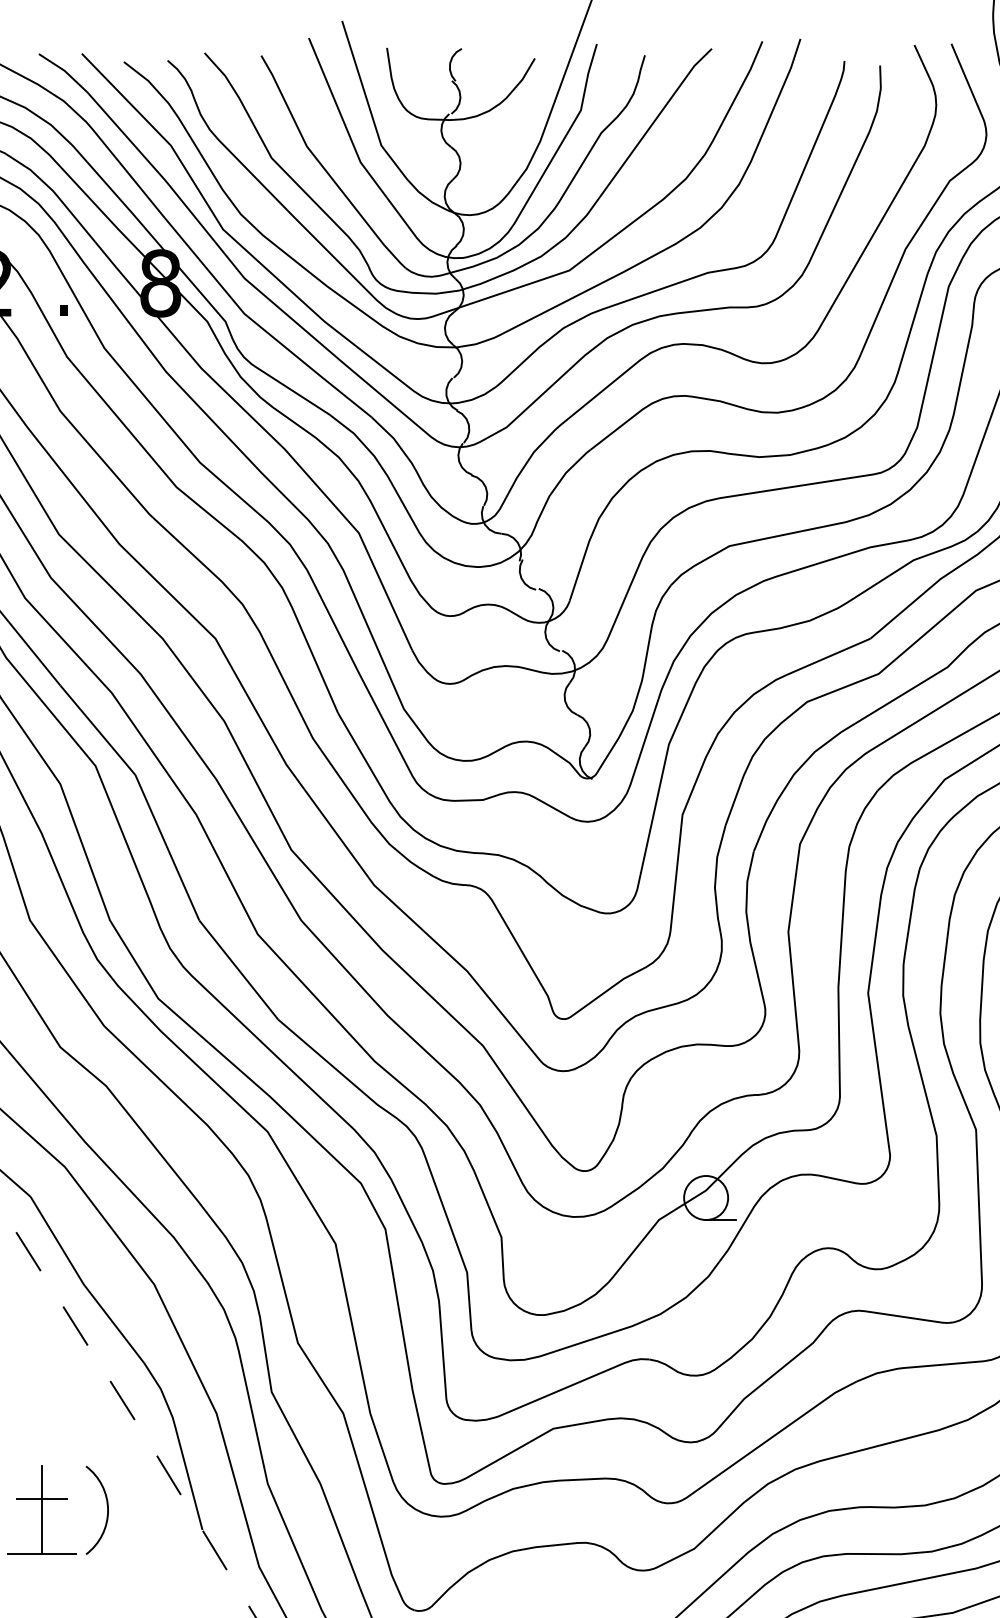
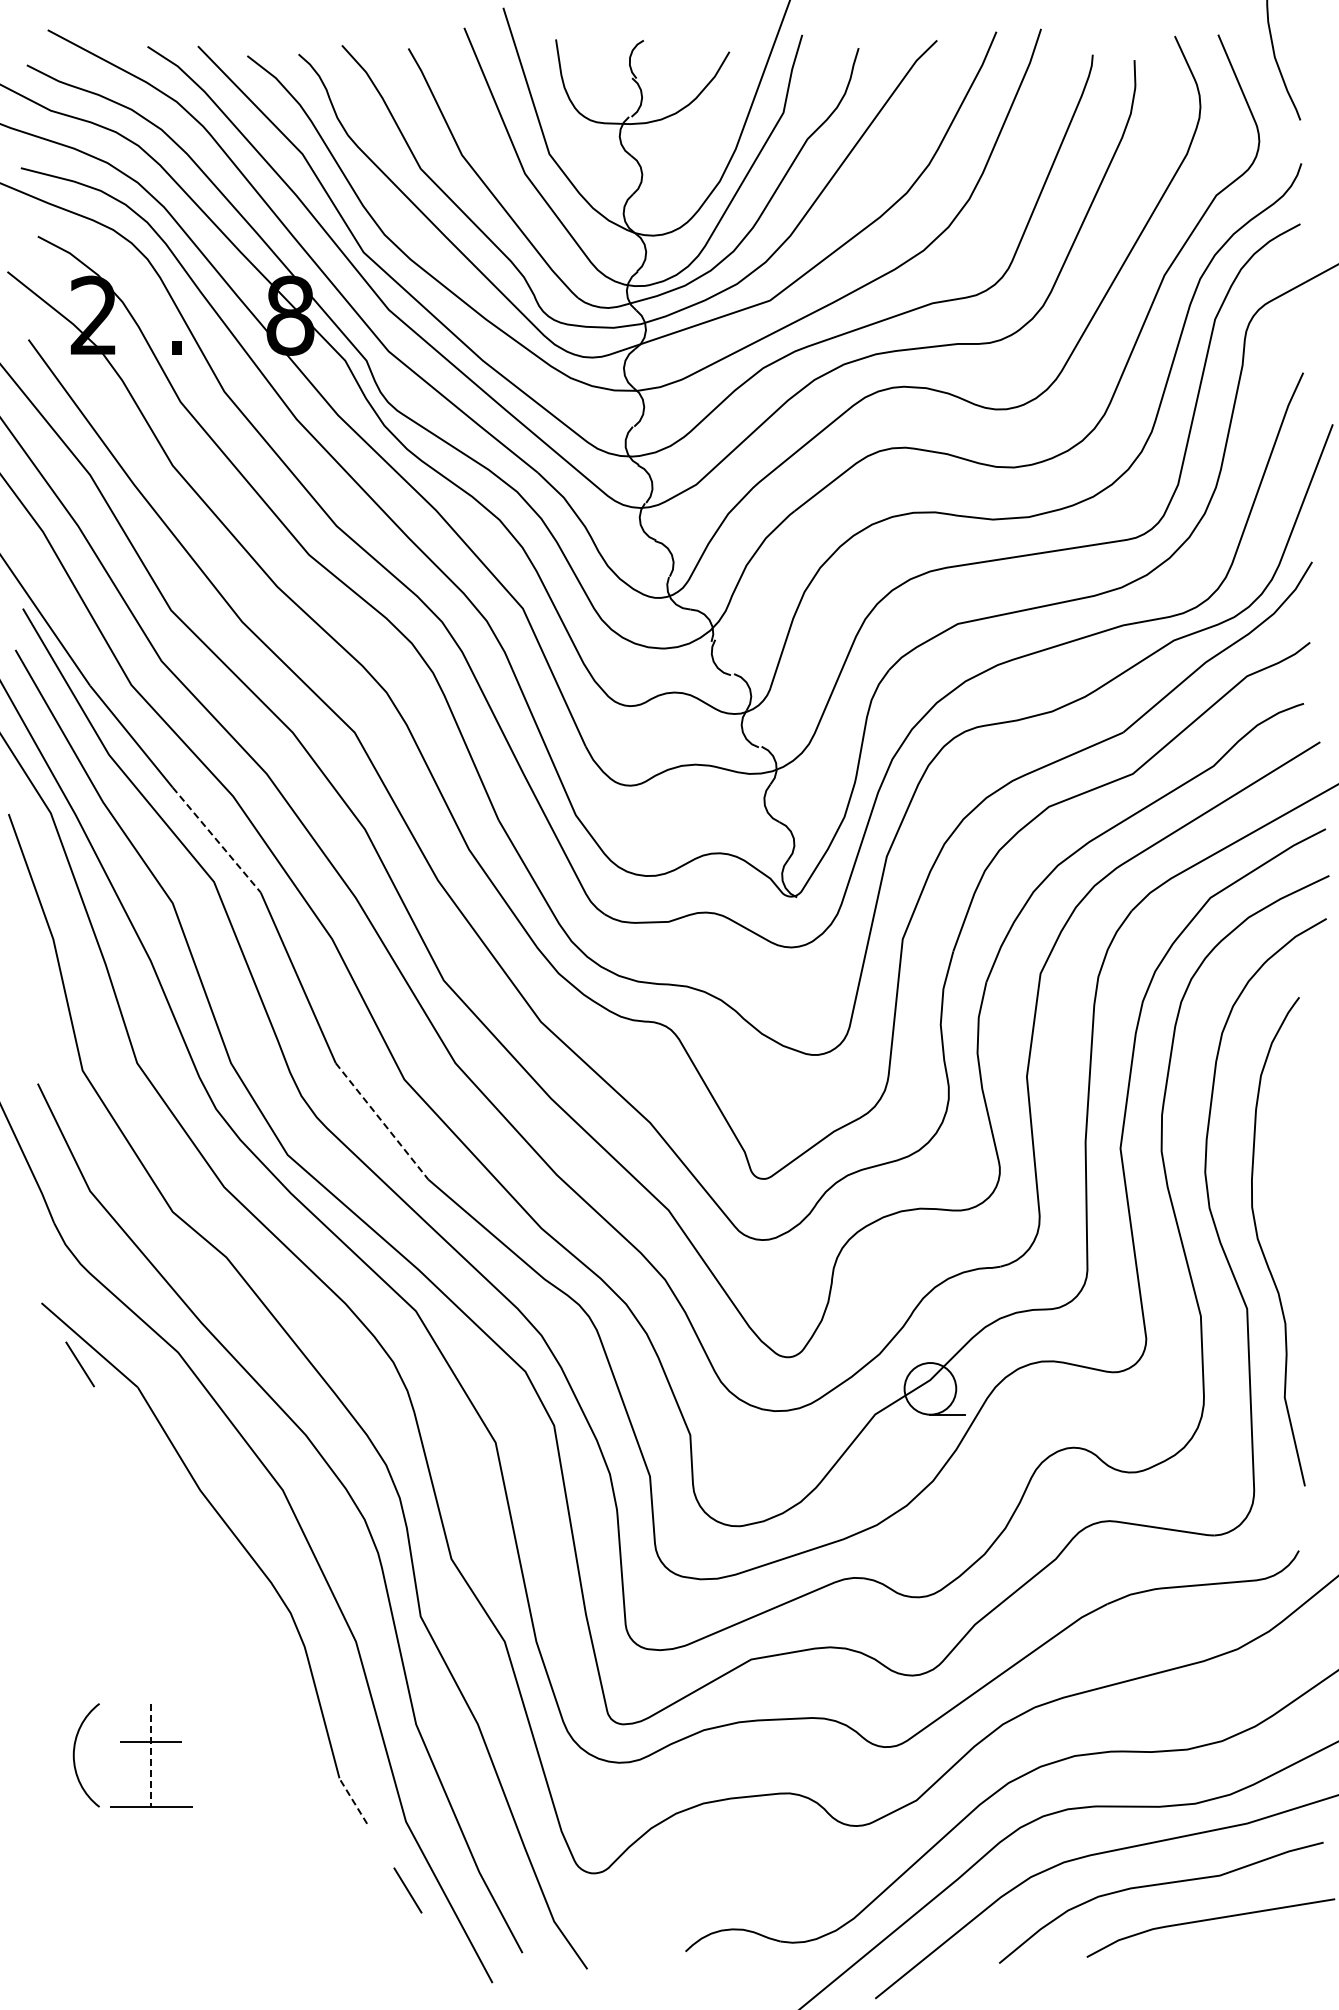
line: (98, 730) -> (217, 840), solid -> dashed
line: (239, 970) -> (382, 1121), solid -> dashed
line: (28, 1251) -> (135, 1451), removed
line: (75, 1325) -> (190, 1538), removed
line: (122, 1400) -> (245, 1626), removed
line: (168, 1475) -> (299, 1714), removed
line: (42, 1510) -> (151, 1755), solid -> dashed
arc: (107, 1510) -> (227, 1755), removed
line: (215, 1550) -> (354, 1802), solid -> dashed

